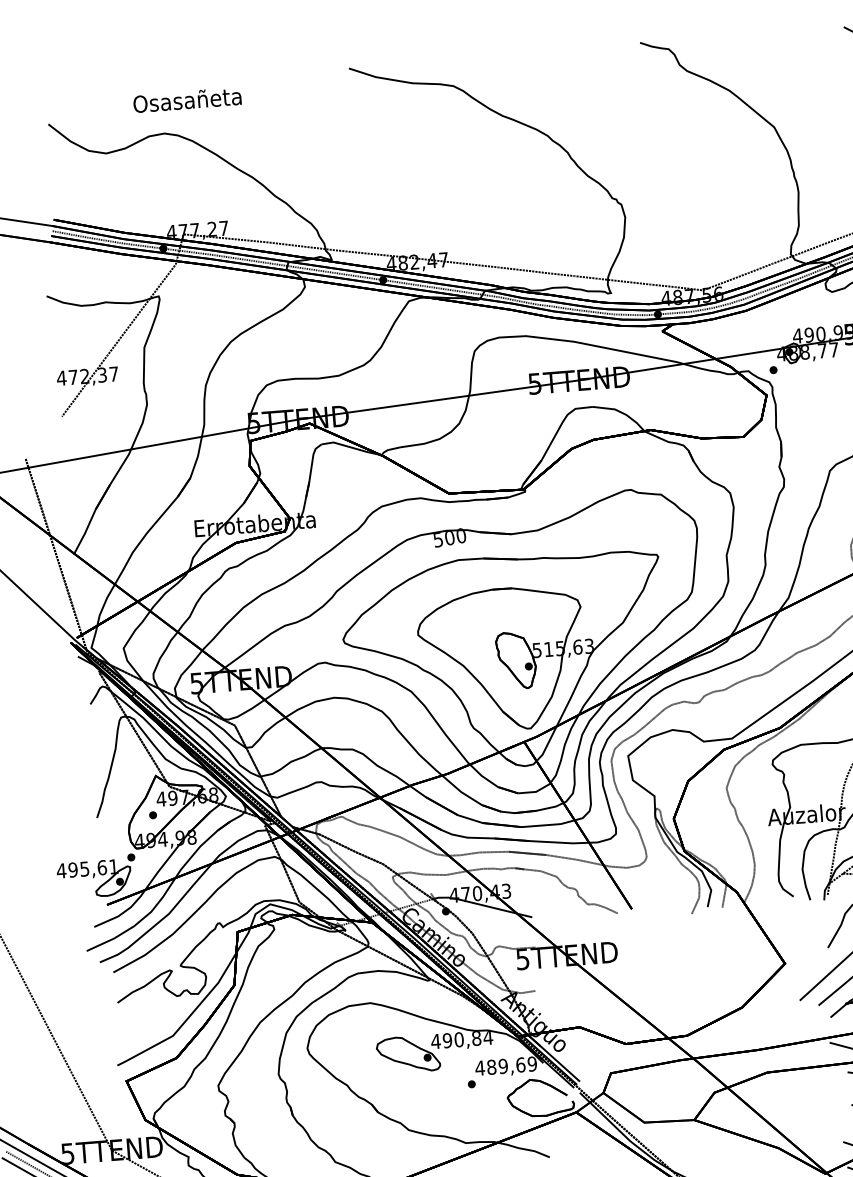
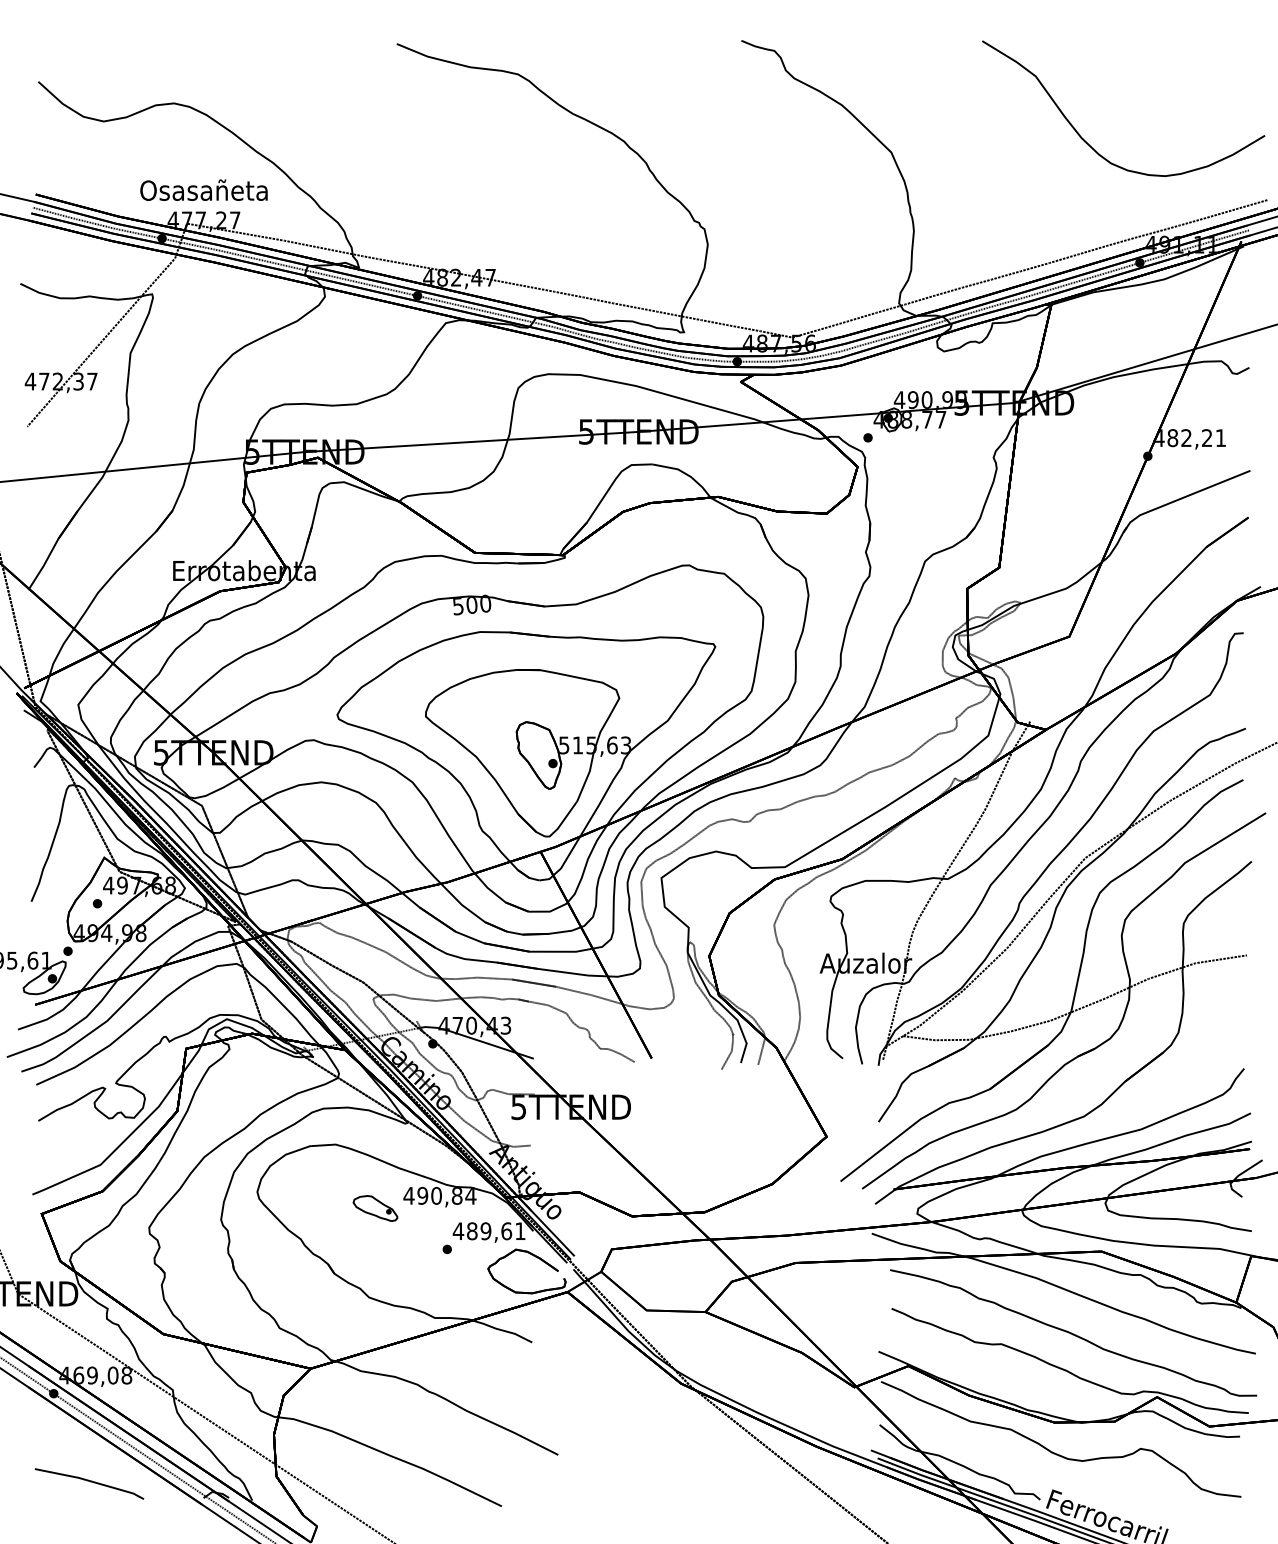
text: (186, 99) -> (203, 189), moved
part: (408, 1054) -> (375, 1208), size x0.6
text: (532, 1064) -> (520, 1231), 489,69 -> 489,61

